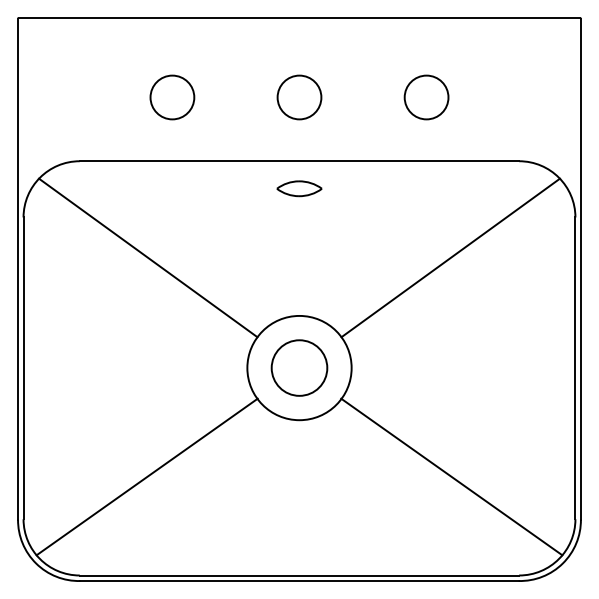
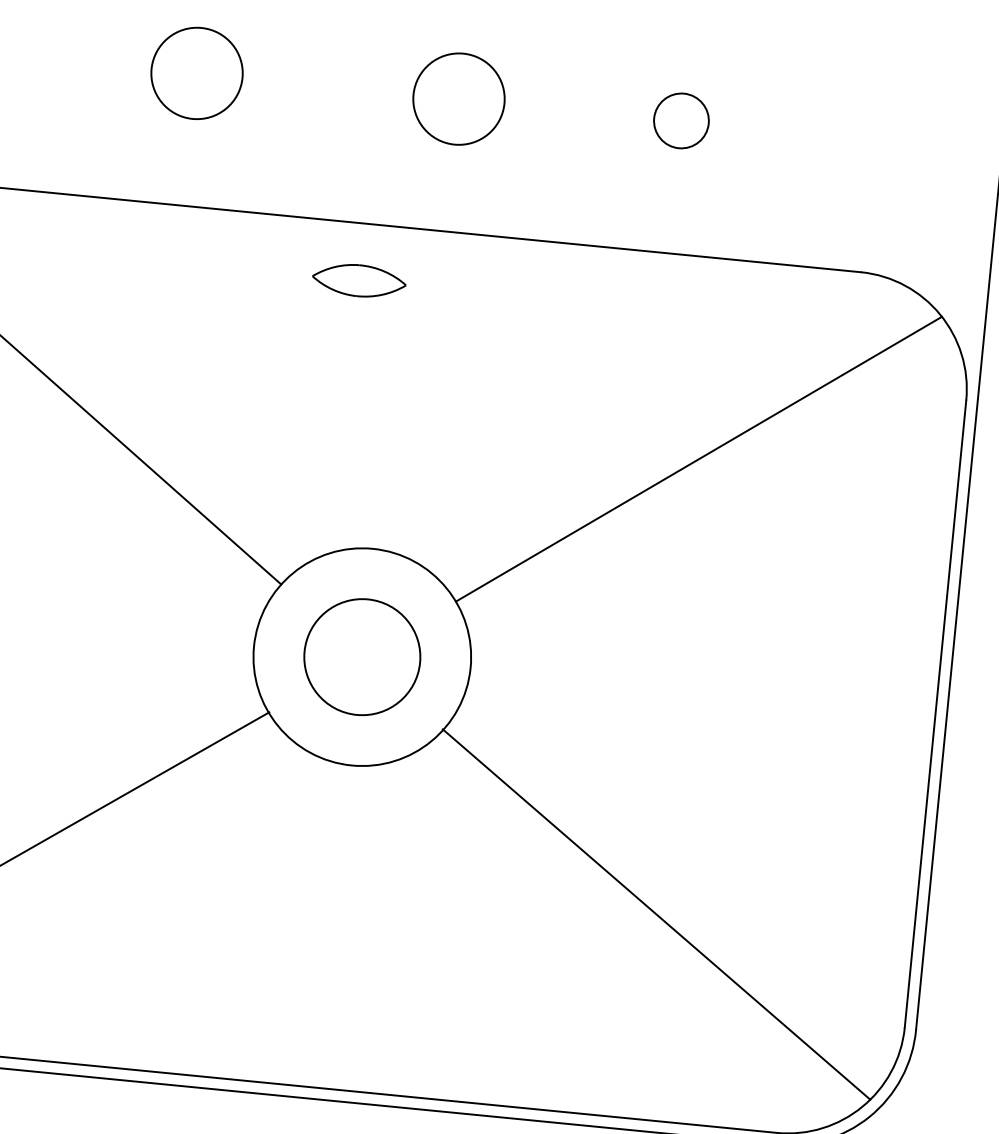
circle: (172, 97) -> (197, 73), moved
circle: (299, 97) -> (458, 99), moved
circle: (426, 97) -> (681, 120), size x0.6
part: (299, 188) -> (359, 280), moved

